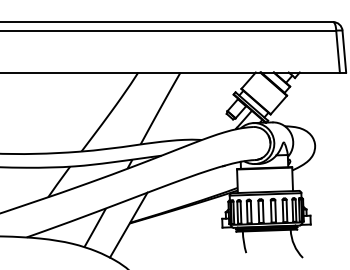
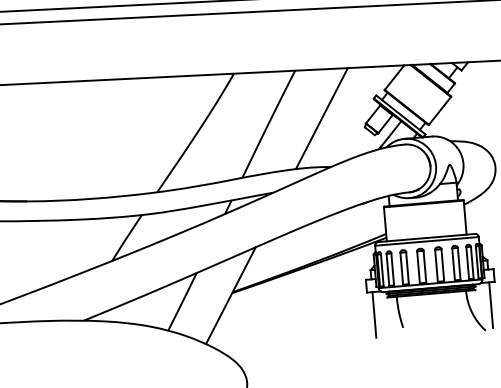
line: (196, 106) -> (320, 118), added
line: (307, 240) -> (491, 305), added
line: (226, 243) -> (373, 315), added

